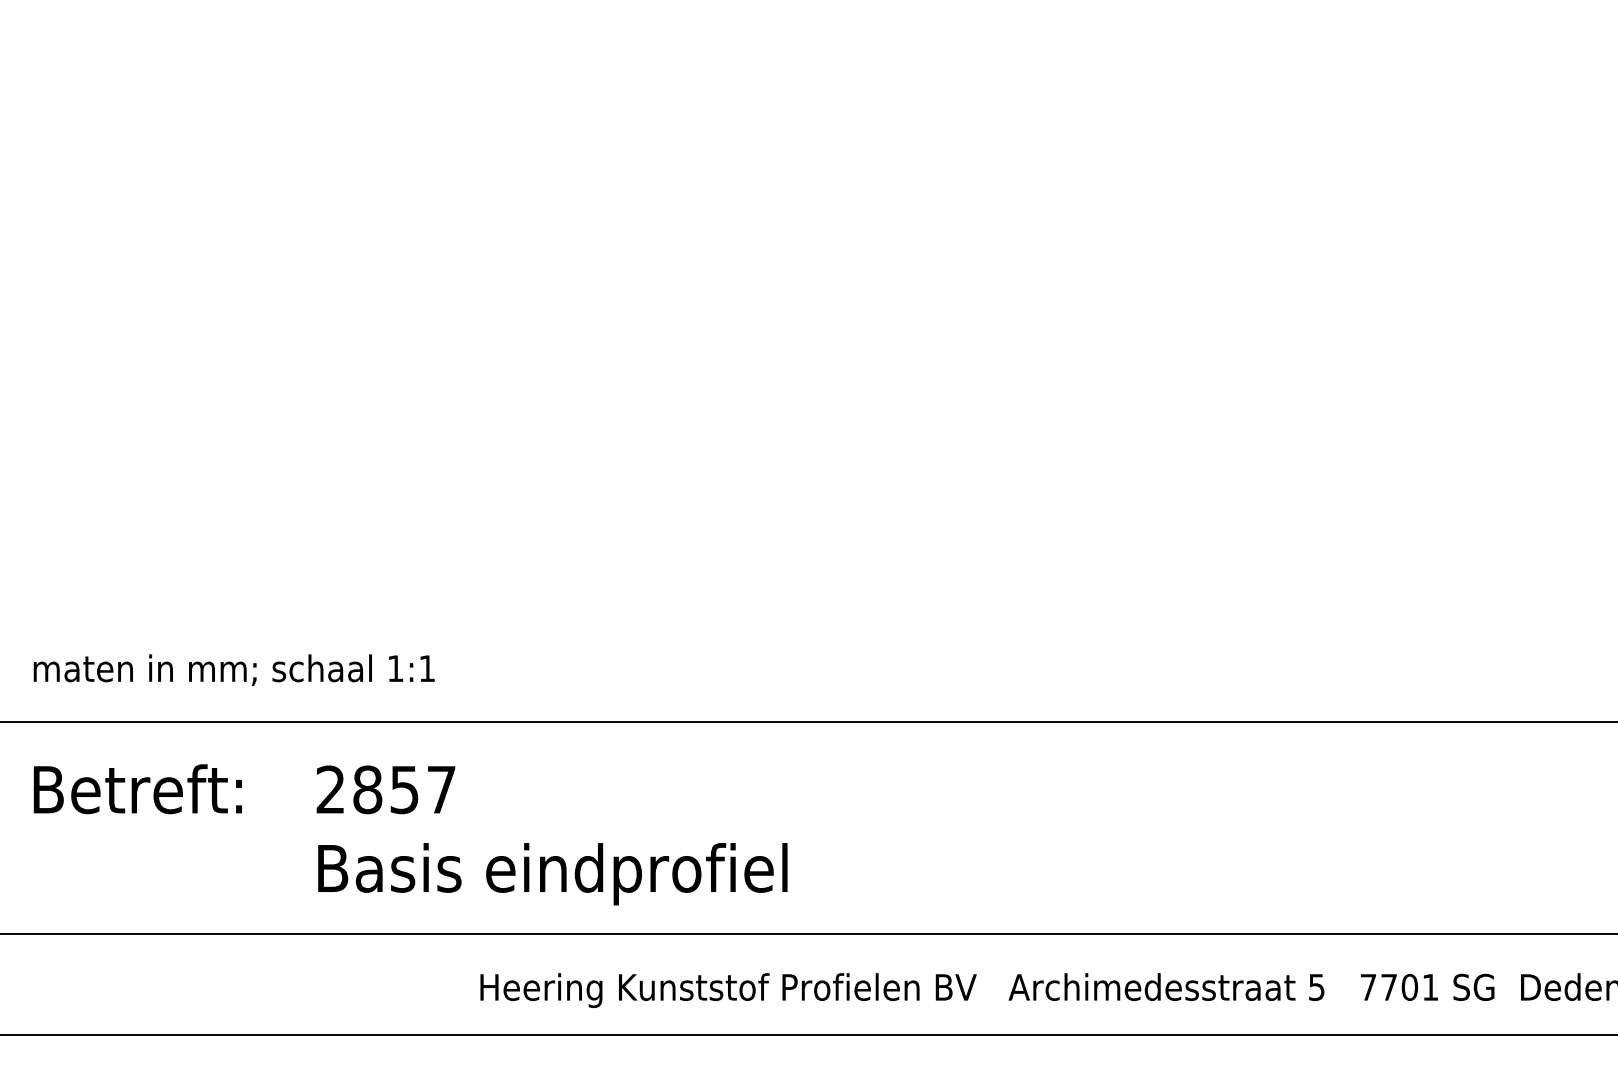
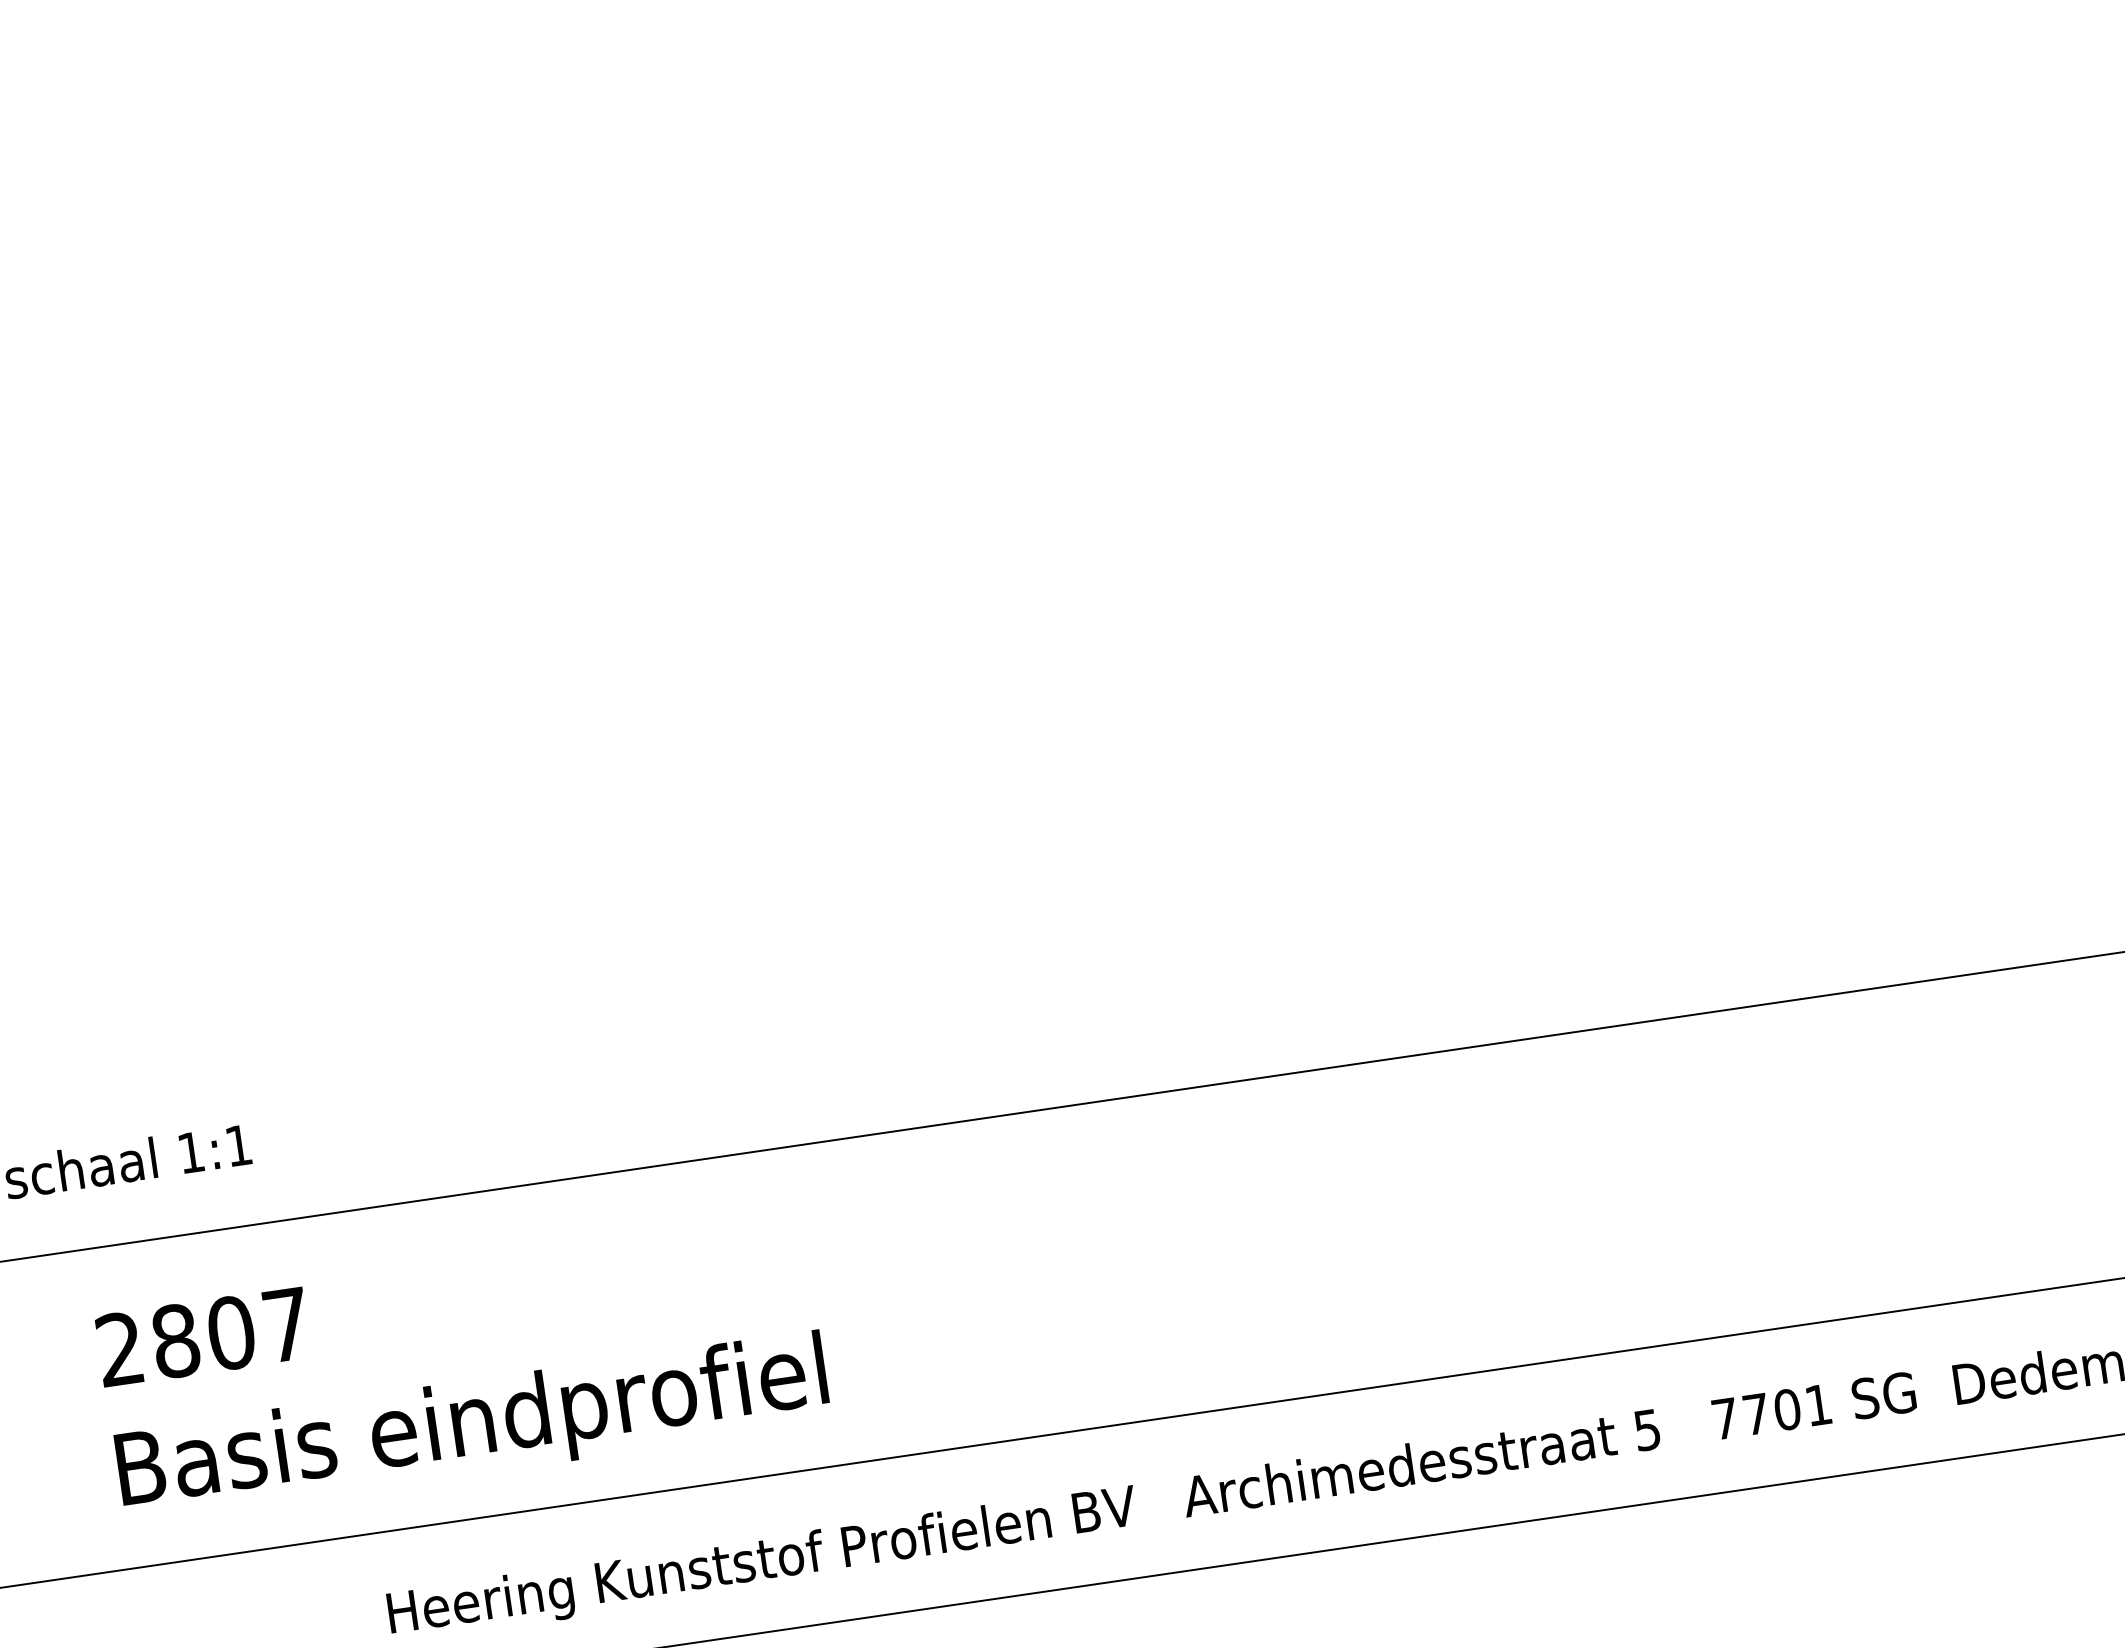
text: (404, 789) -> (231, 1332), 2857 -> 2807

